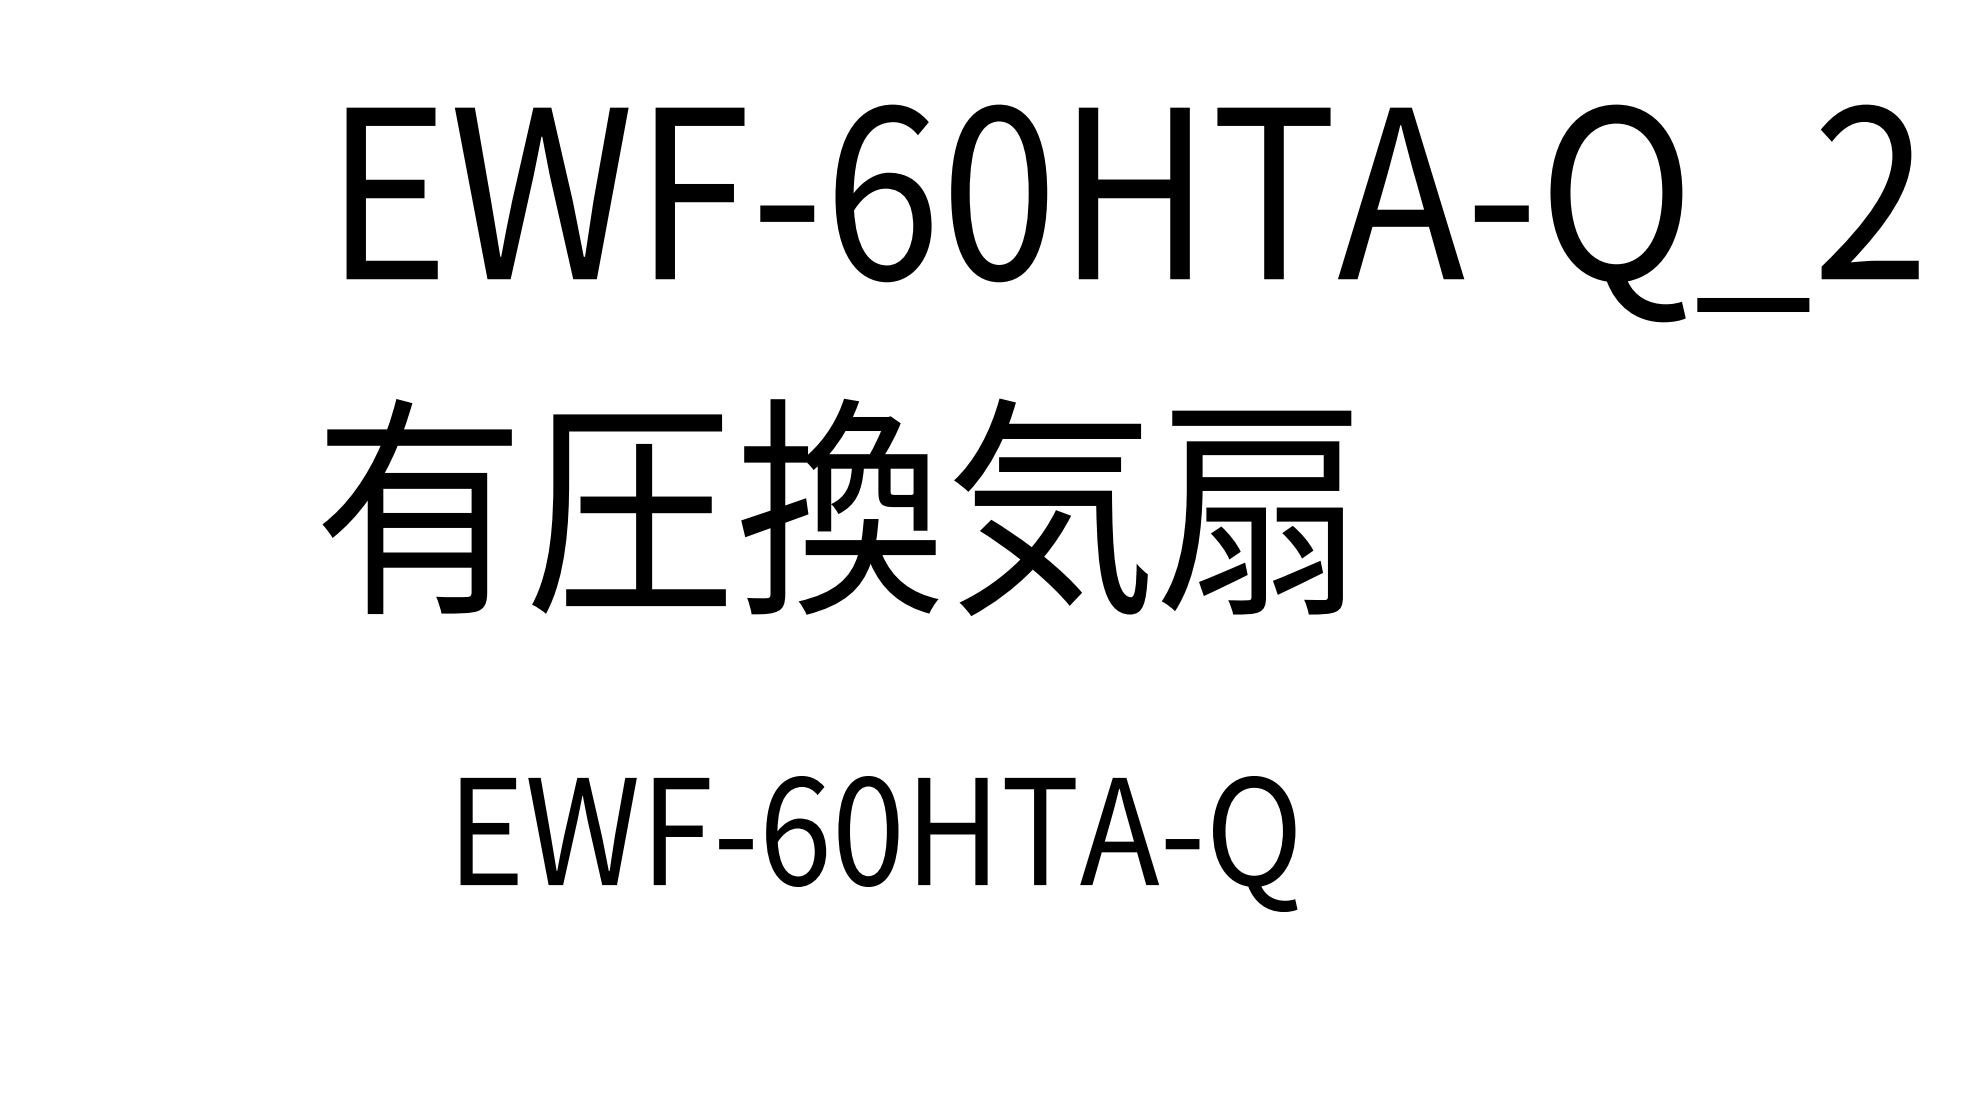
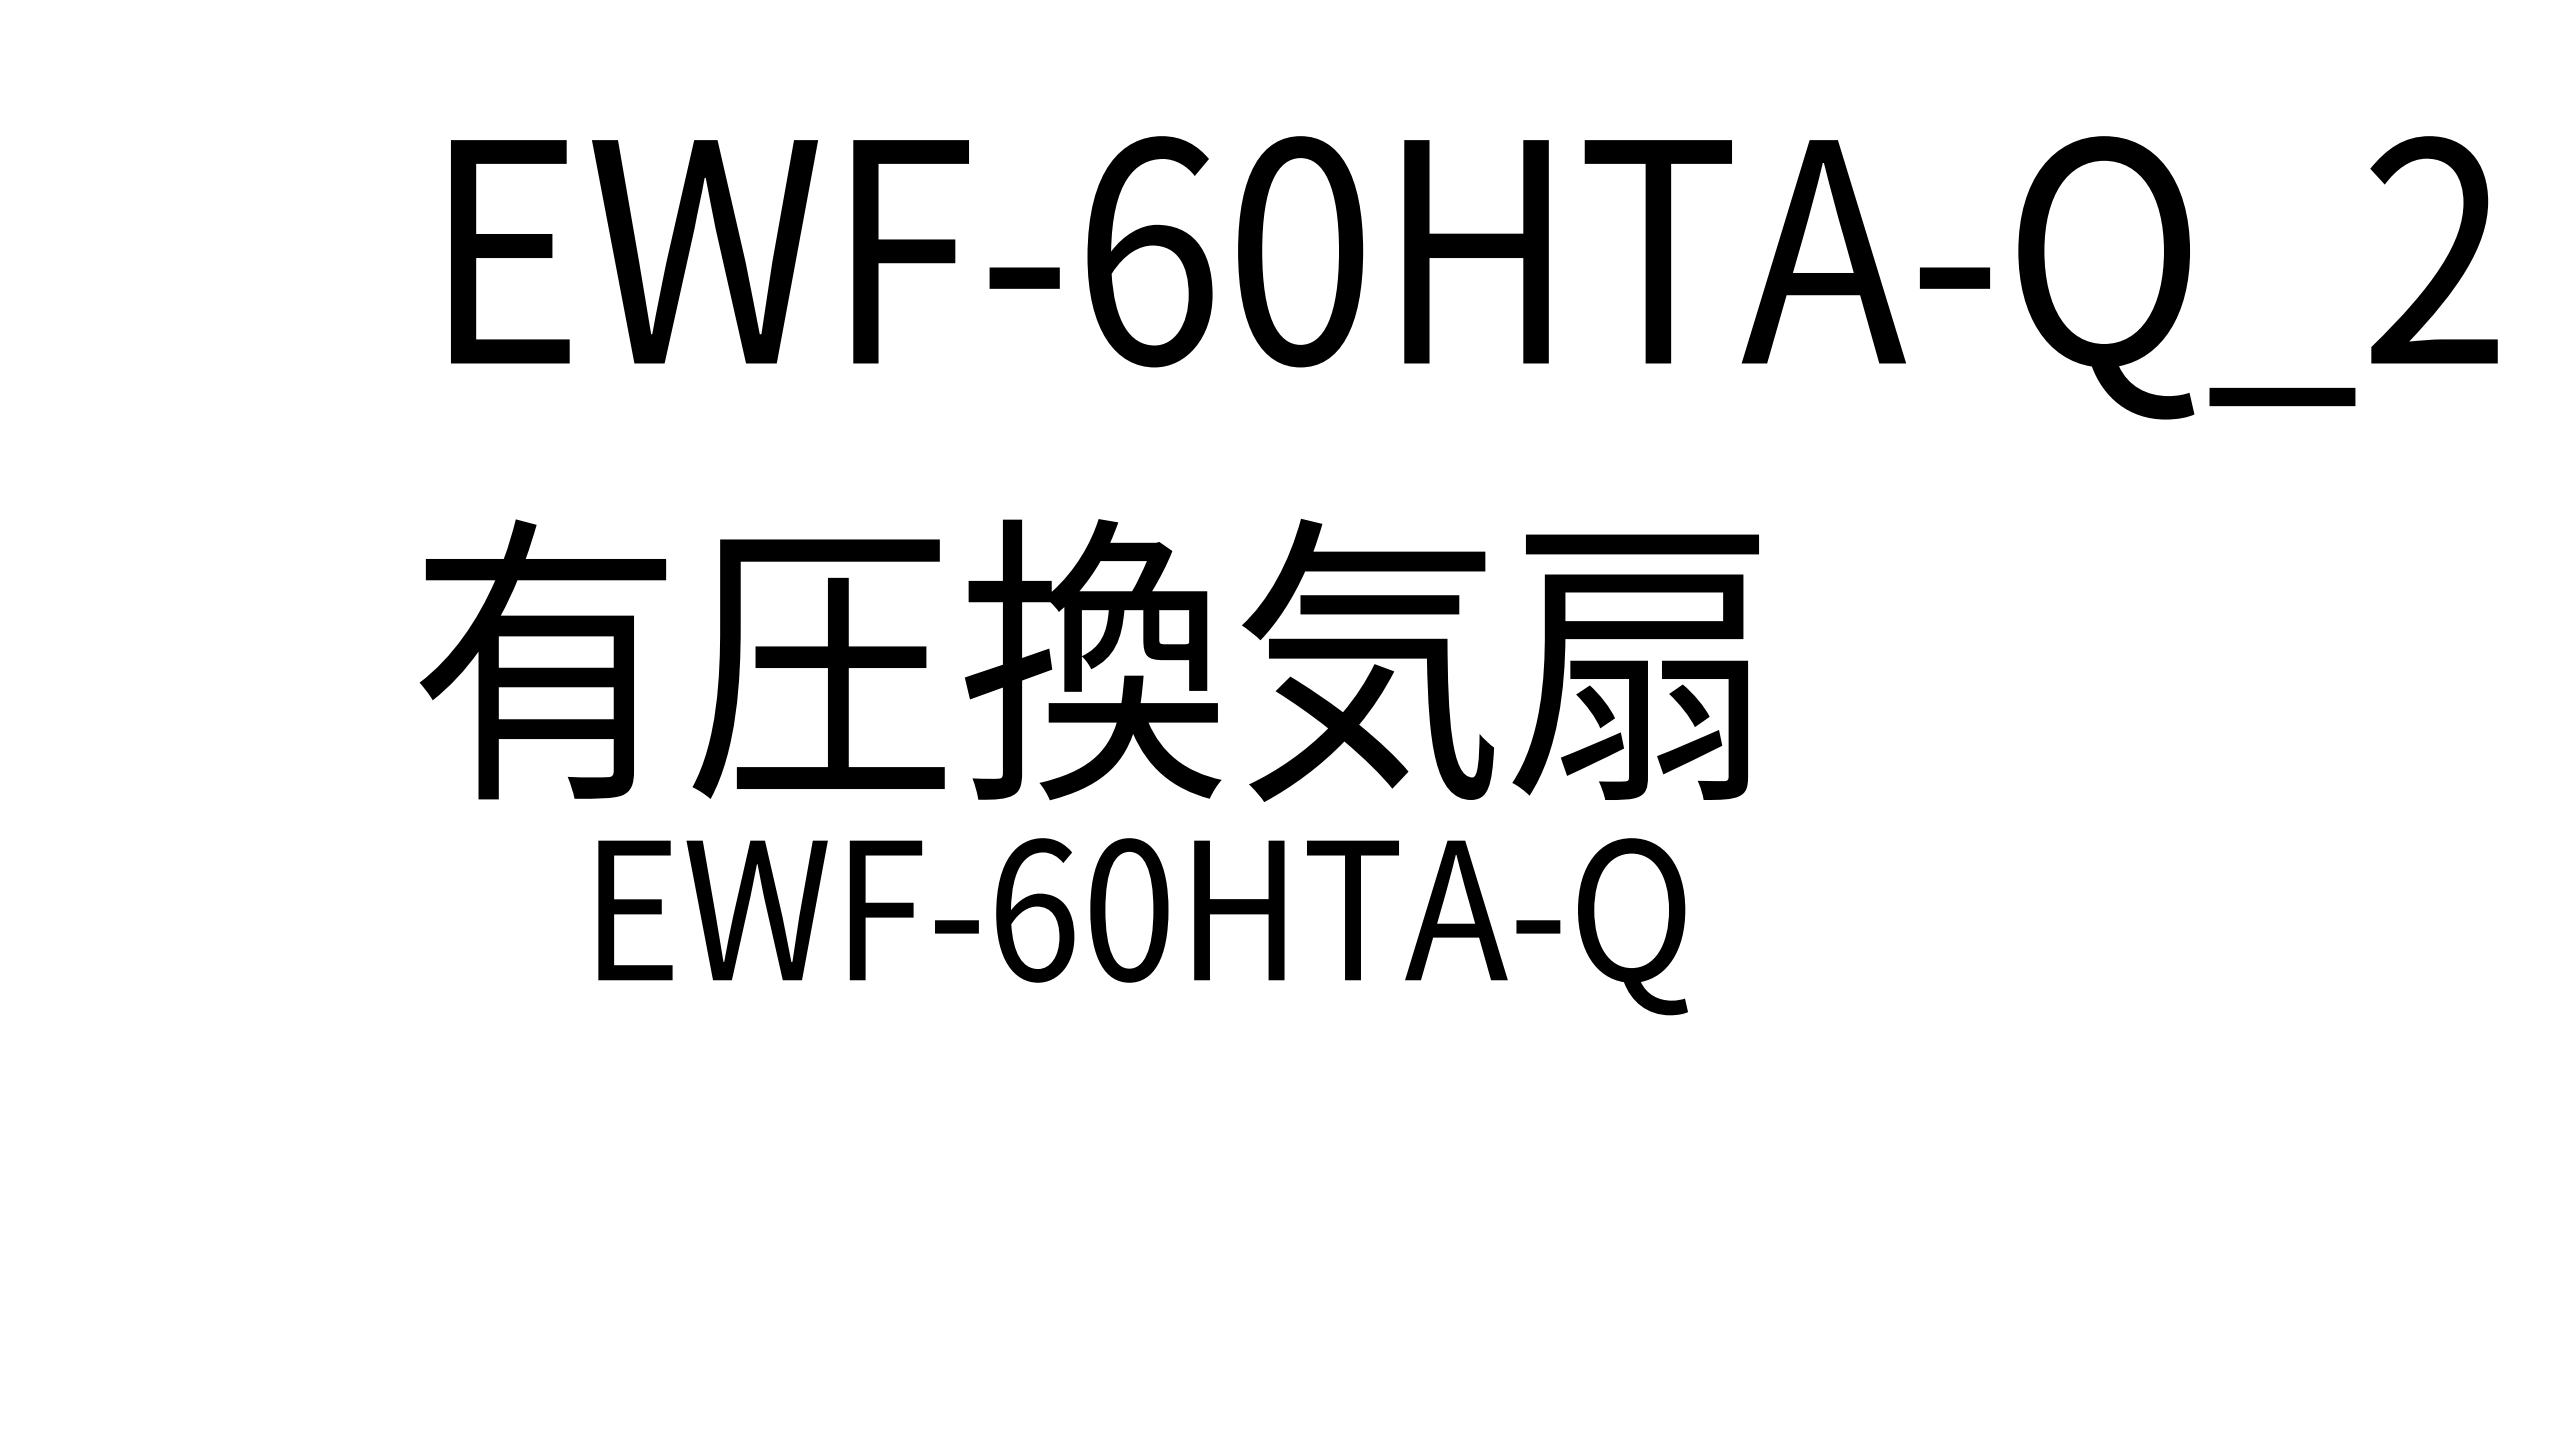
text: (878, 843) -> (1142, 926), moved

